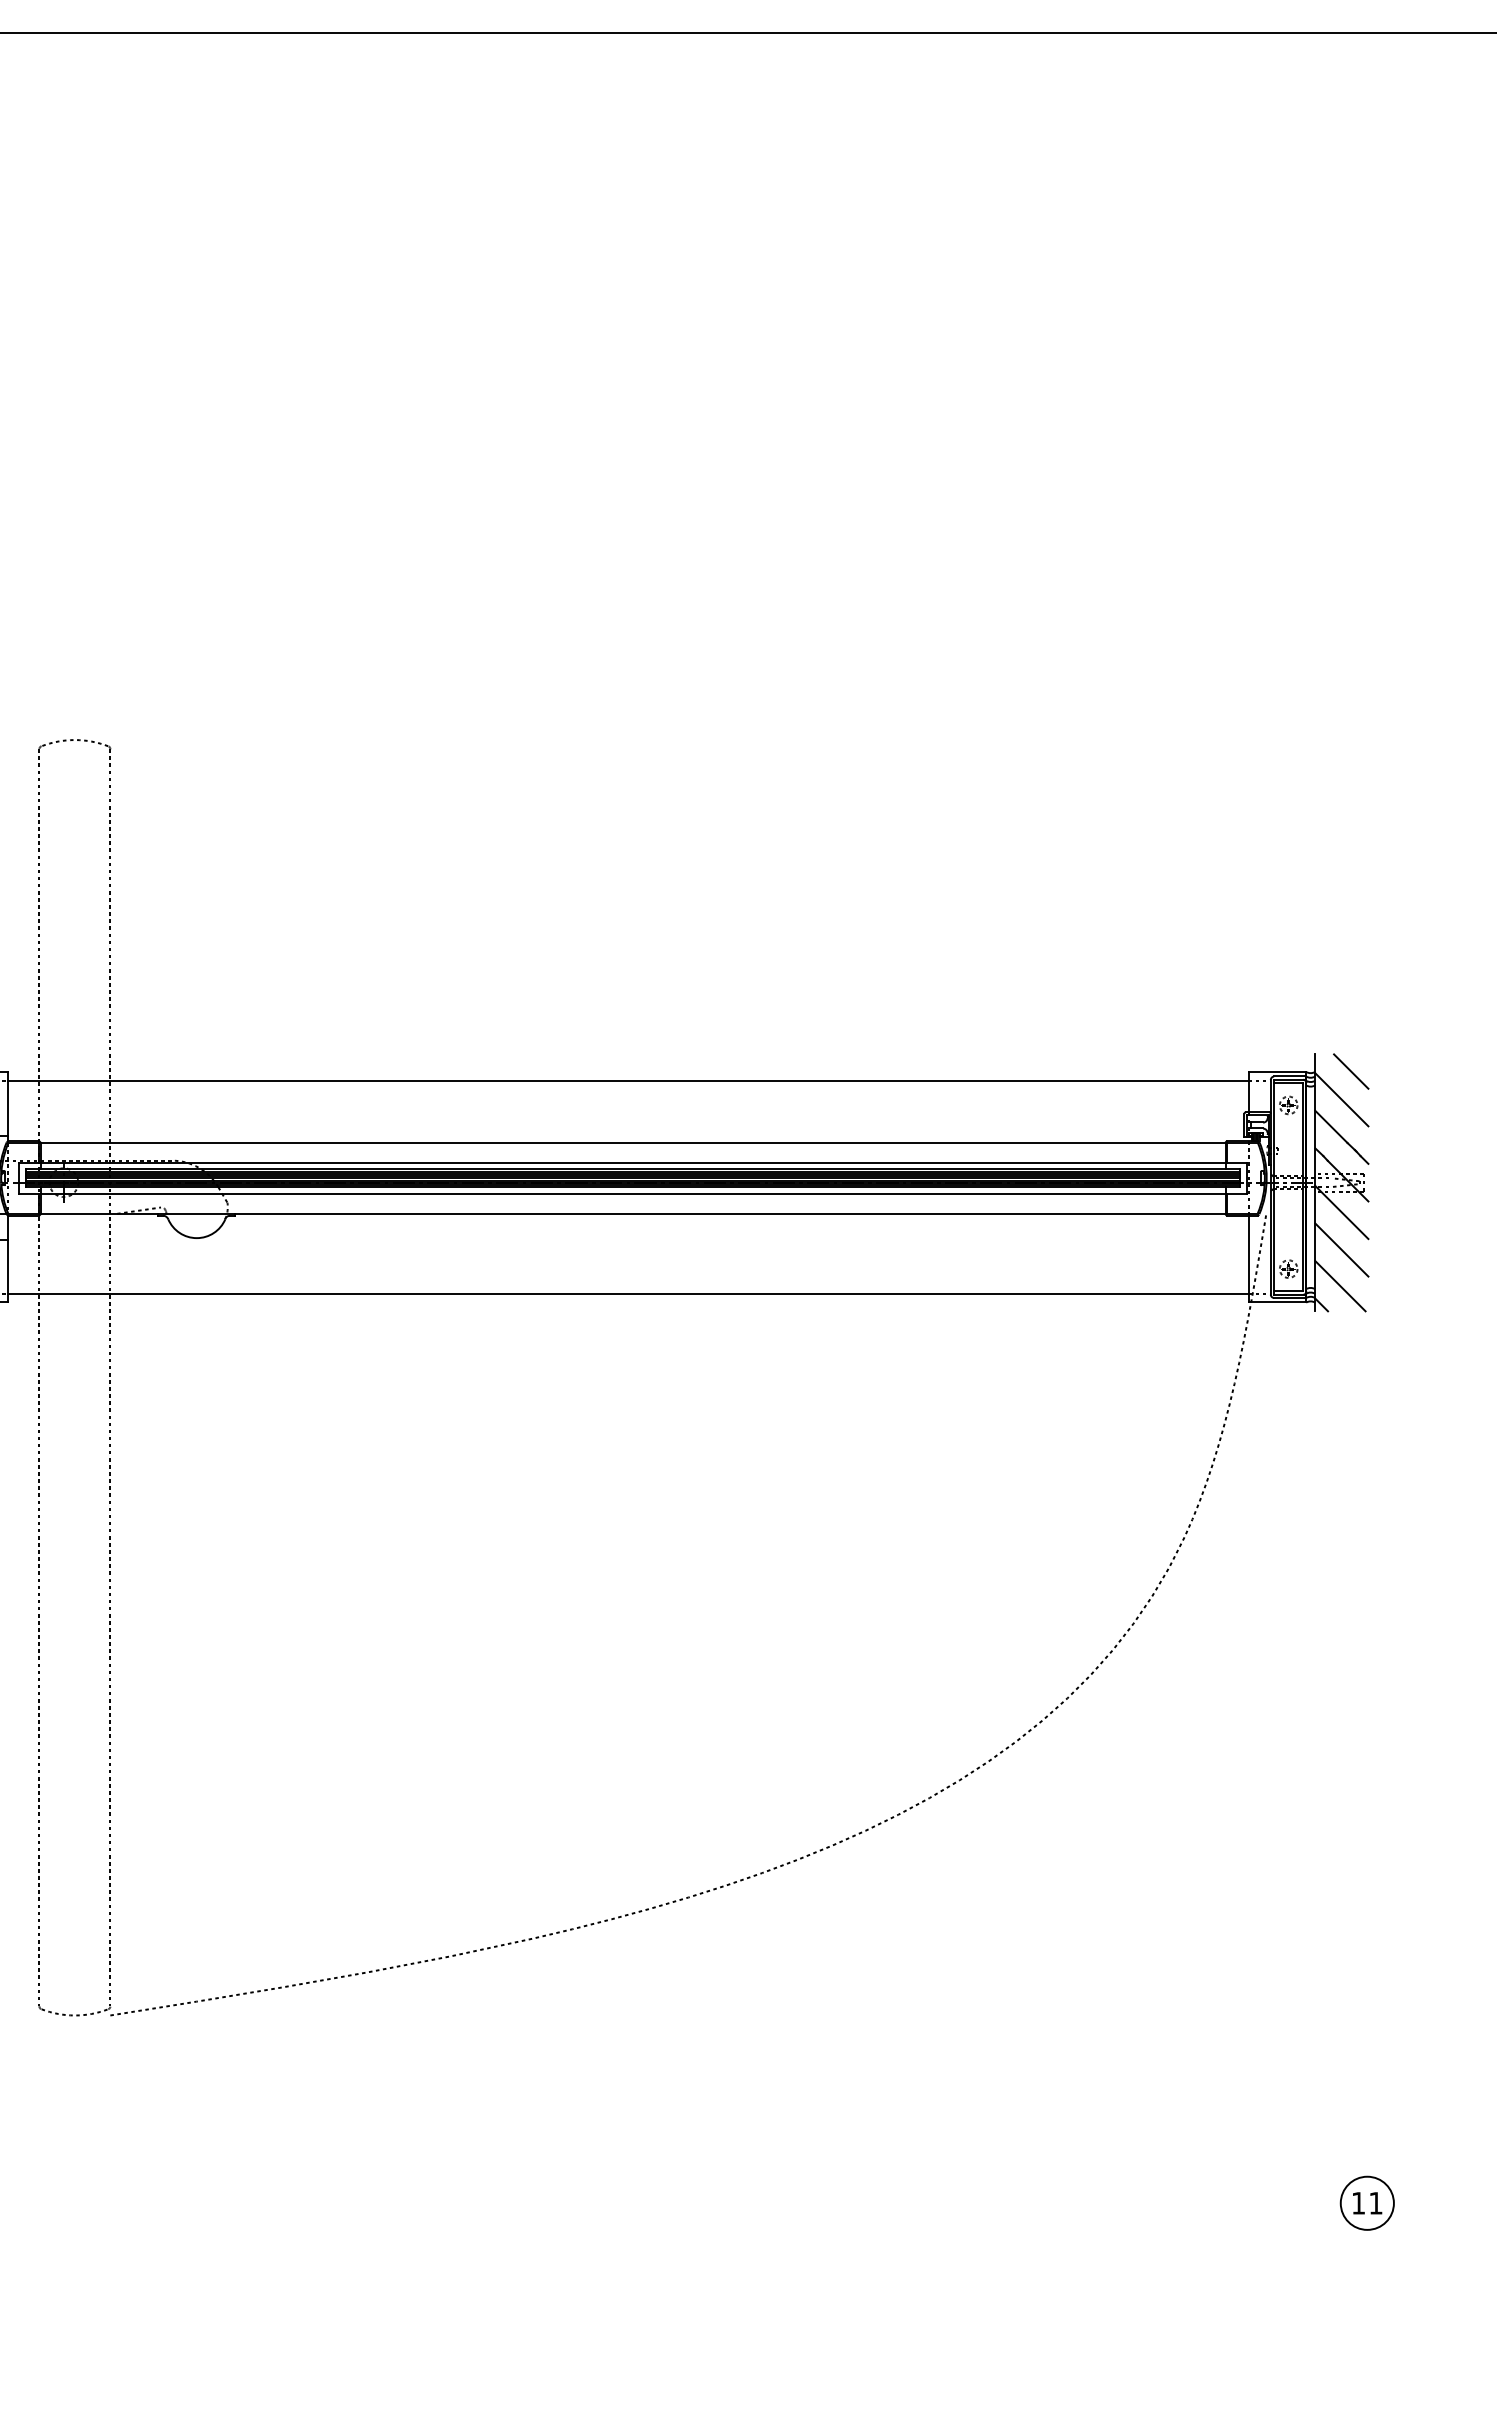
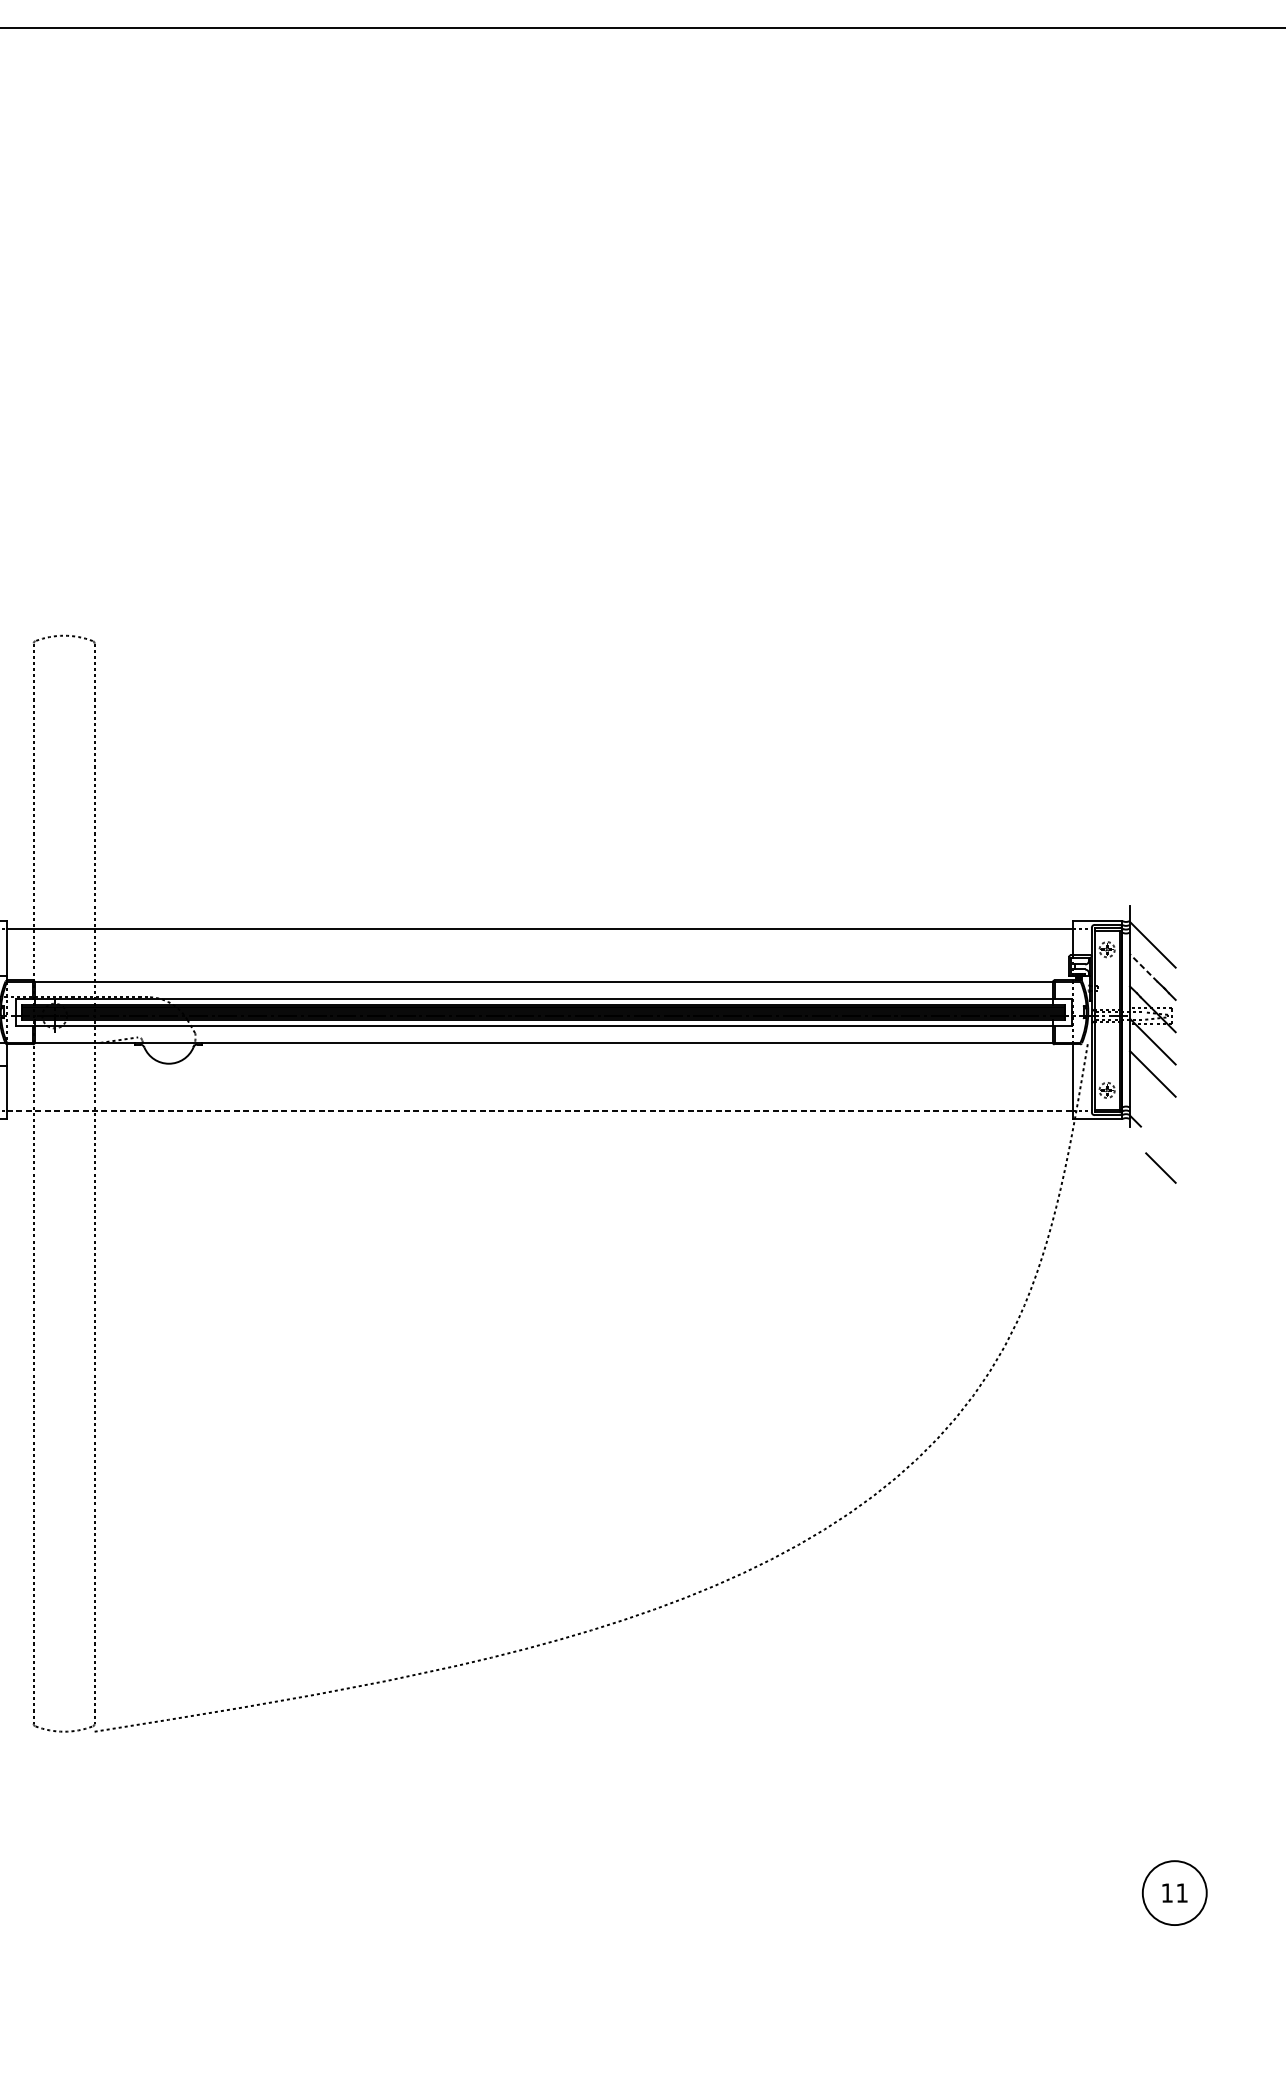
line: (1351, 1071) -> (1161, 1168), moved
line: (1331, 1126) -> (1143, 967), solid -> dashed
line: (1340, 1286) -> (1151, 1105), removed
line: (628, 1293) -> (539, 1111), solid -> dashed
circle: (1366, 2202) -> (1174, 1892), size x1.4

